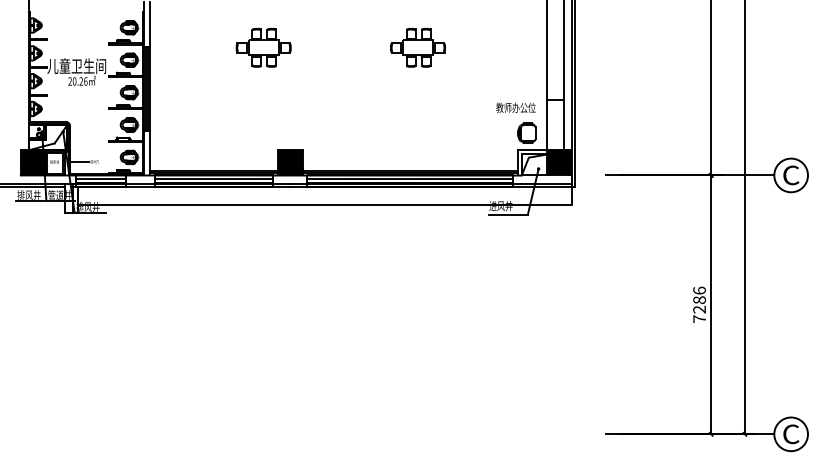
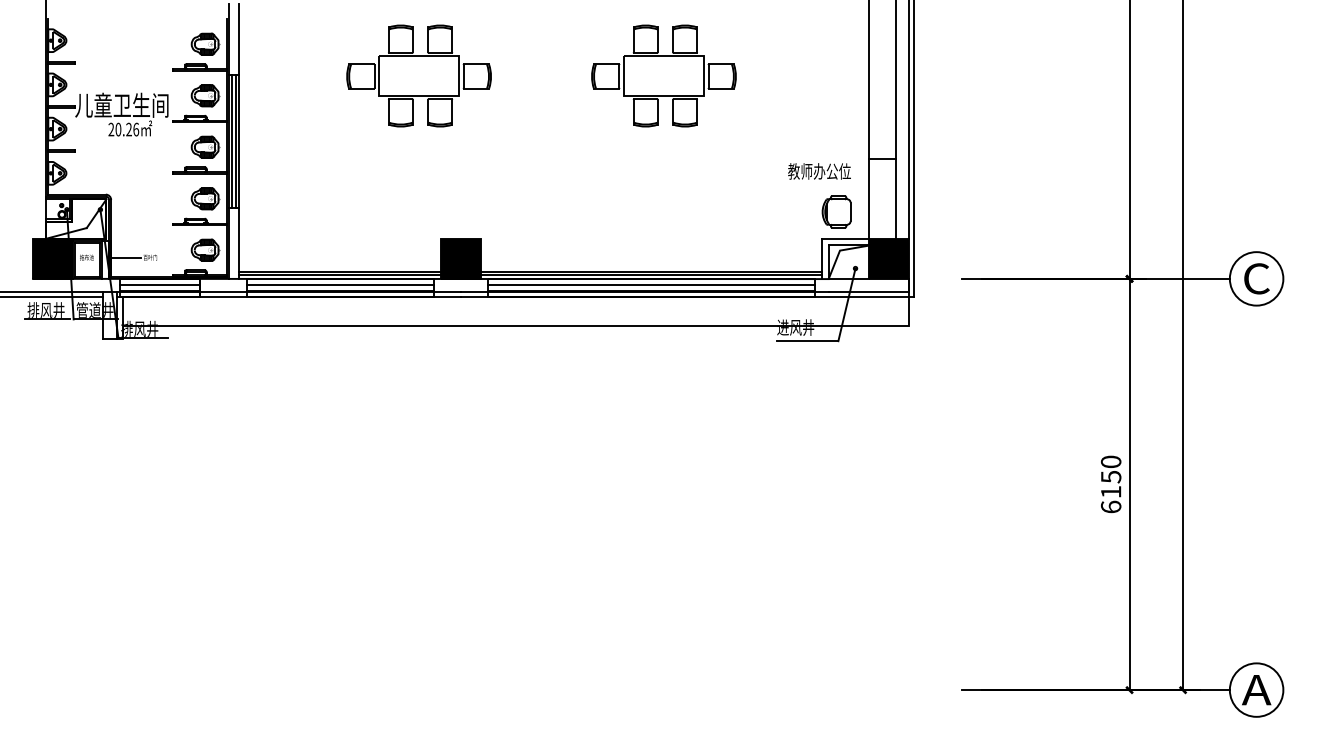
part: (263, 47) -> (418, 75), size x1.67
part: (417, 47) -> (663, 75), size x1.67
text: (699, 304) -> (1111, 483), 7286 -> 6150
text: (791, 434) -> (1257, 690), C -> A

